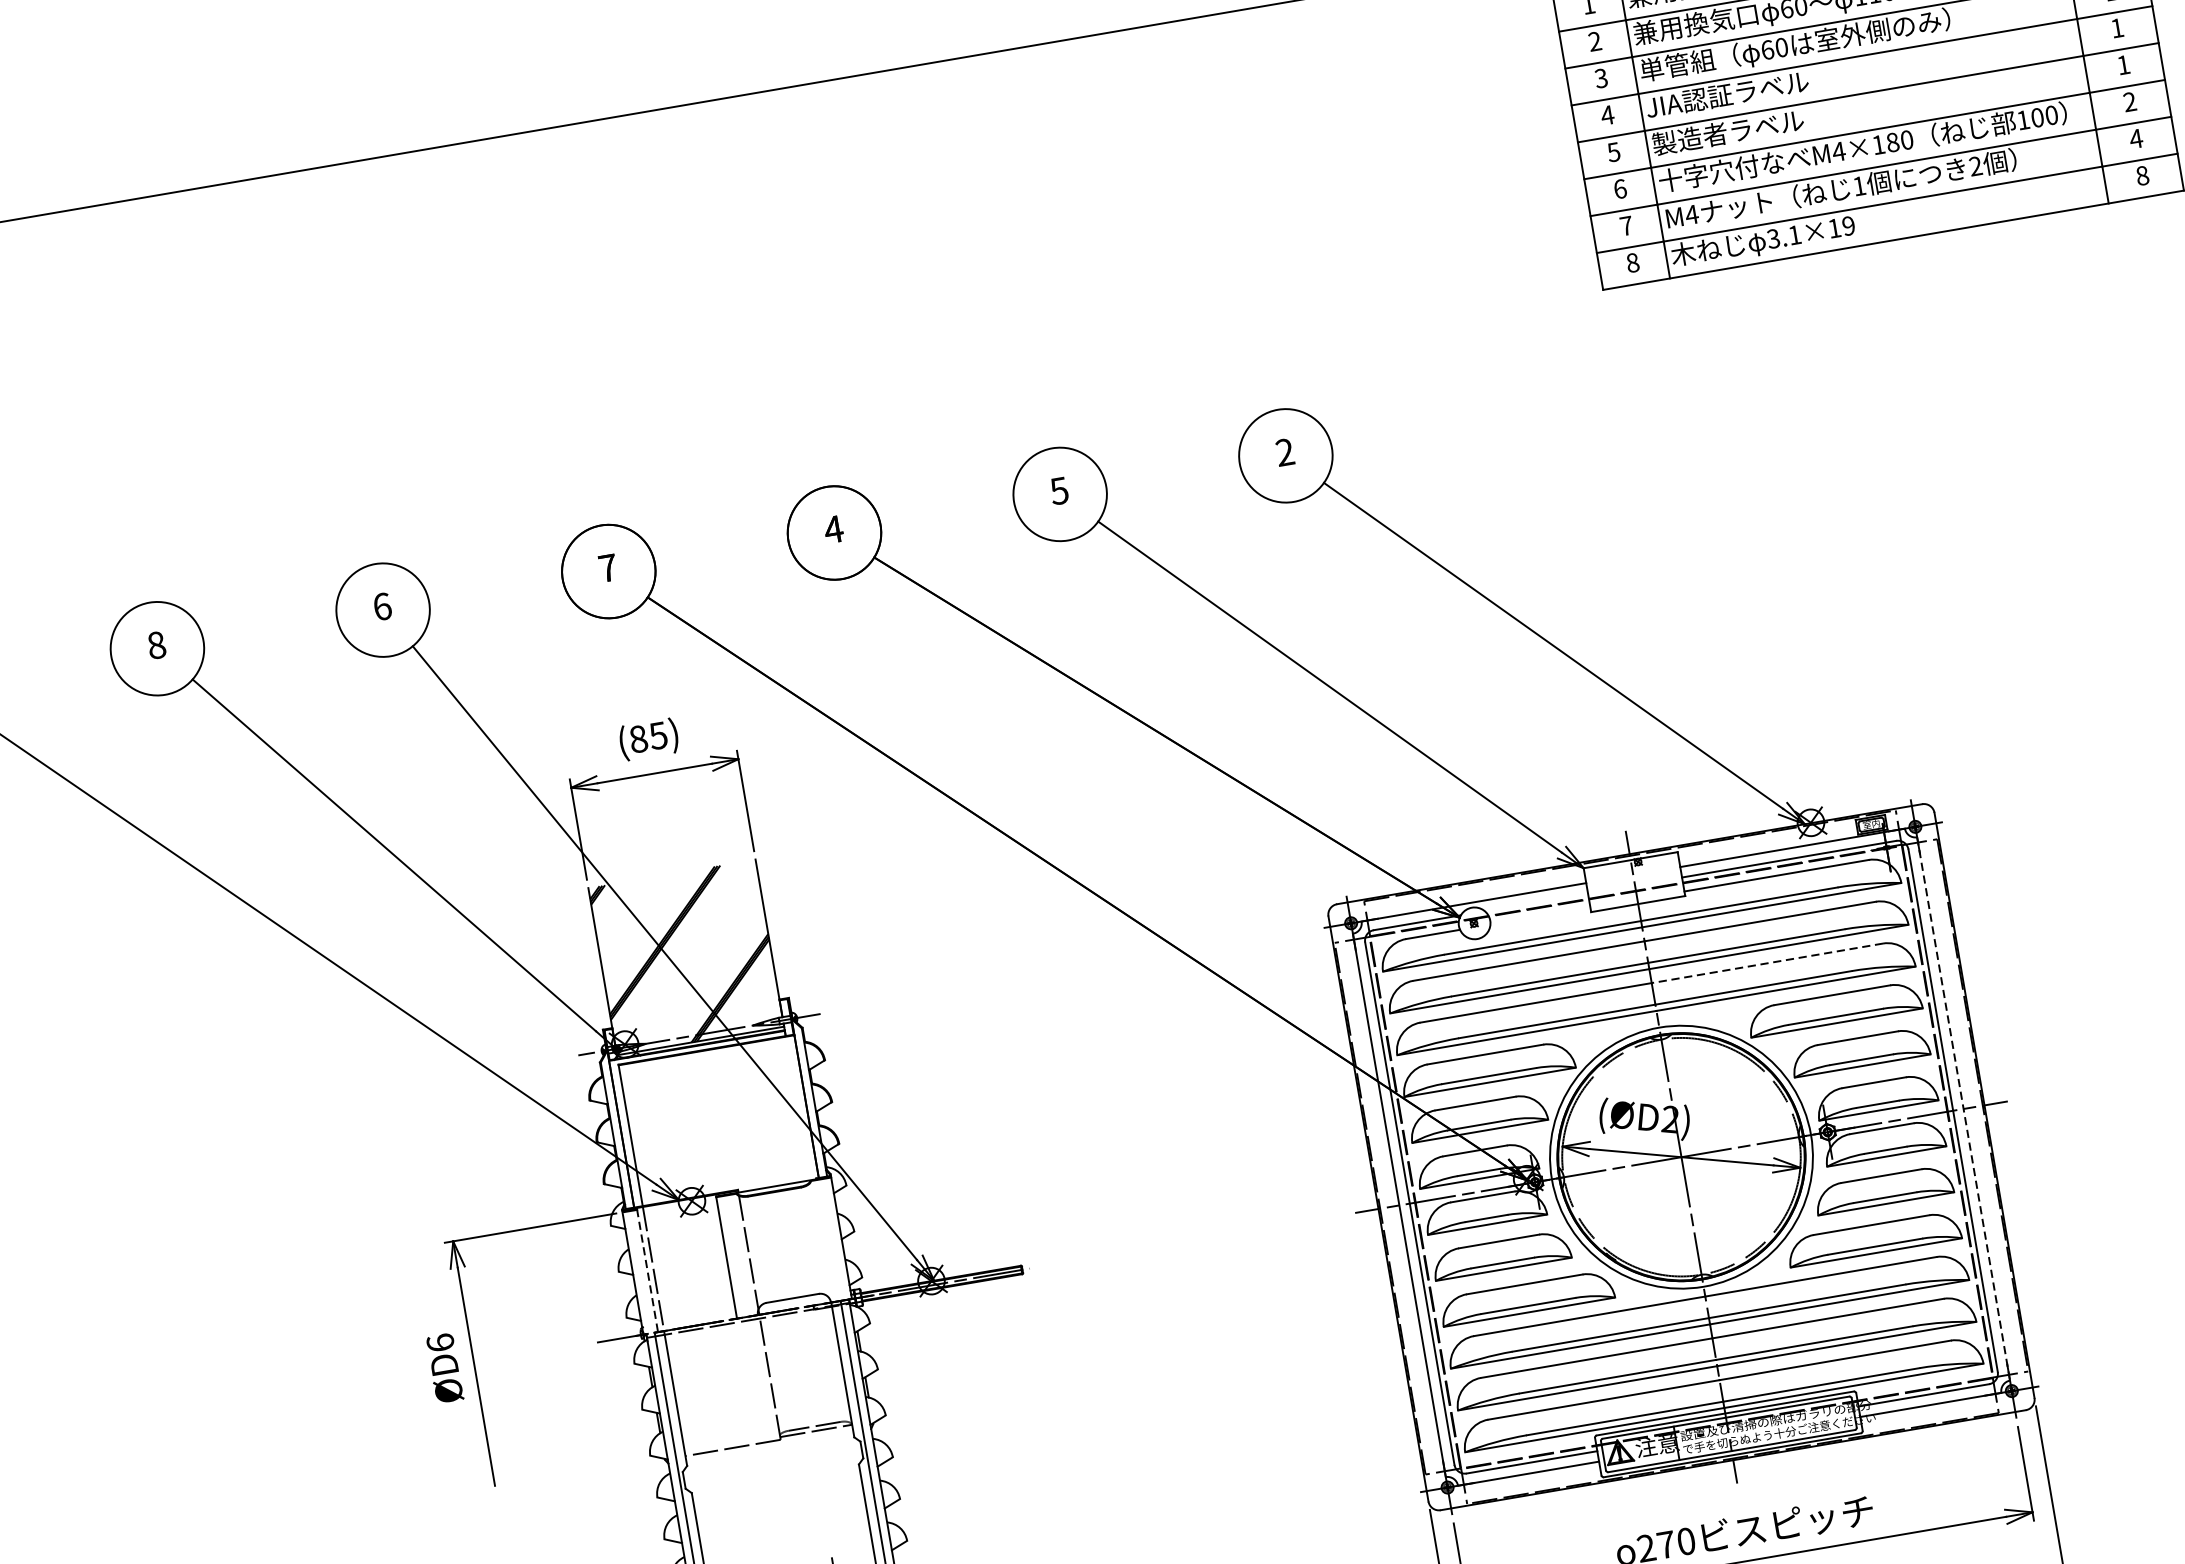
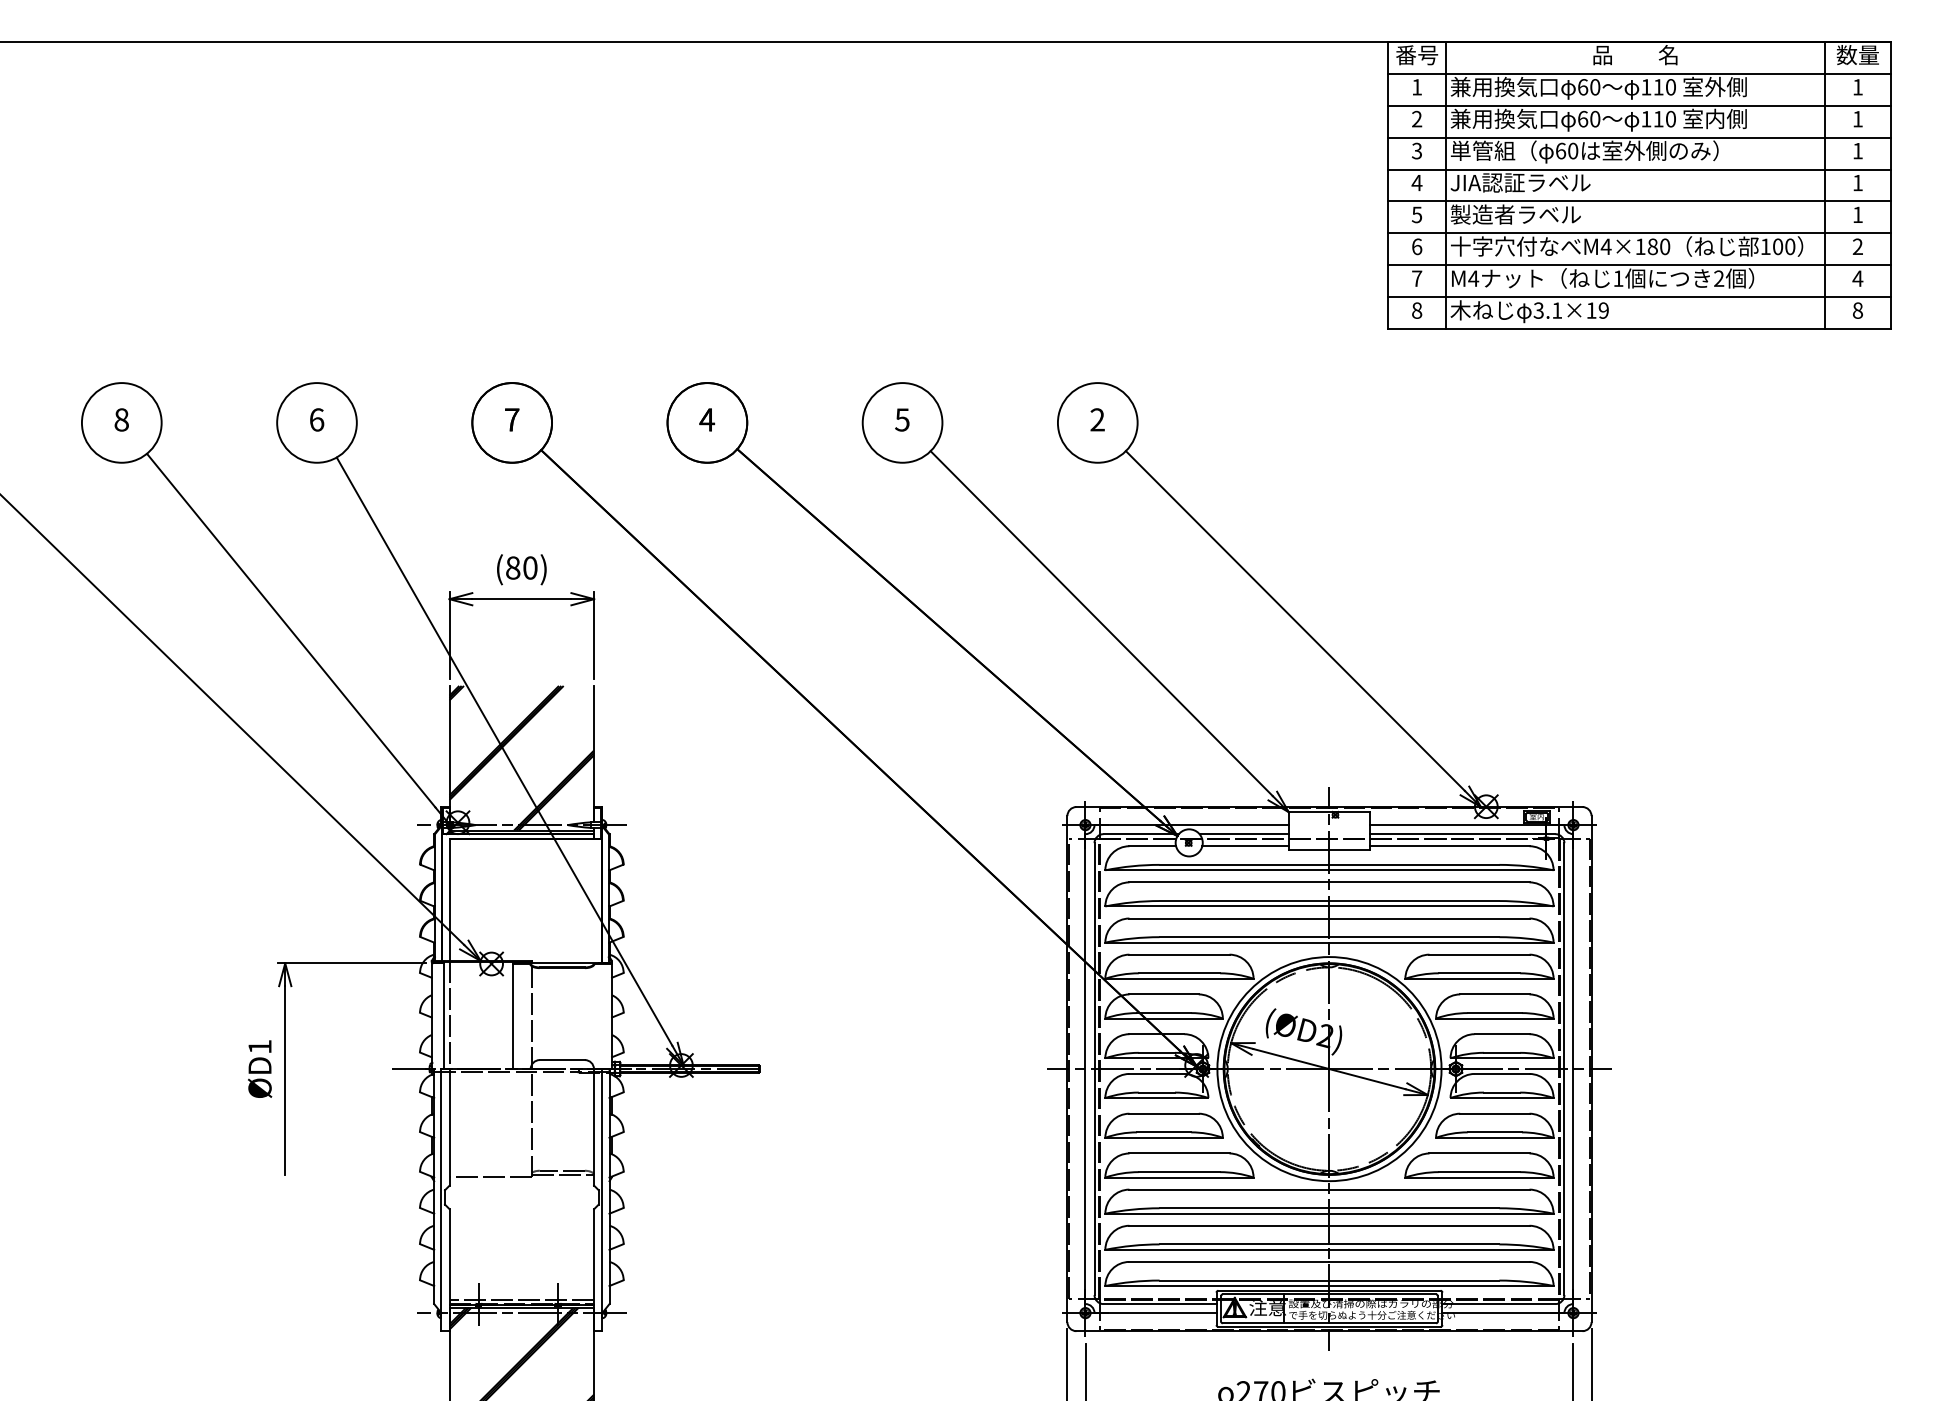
text: (658, 735) -> (530, 567), (85) -> (80)
line: (1535, 902) -> (1243, 834), added
line: (1540, 916) -> (1245, 846), added
line: (1767, 963) -> (1429, 918), dashed -> solid
line: (1963, 1109) -> (1573, 1069), dashed -> solid
line: (647, 1271) -> (444, 1016), dashed -> solid
text: (439, 1342) -> (259, 1046), ØD6 -> ØD1

